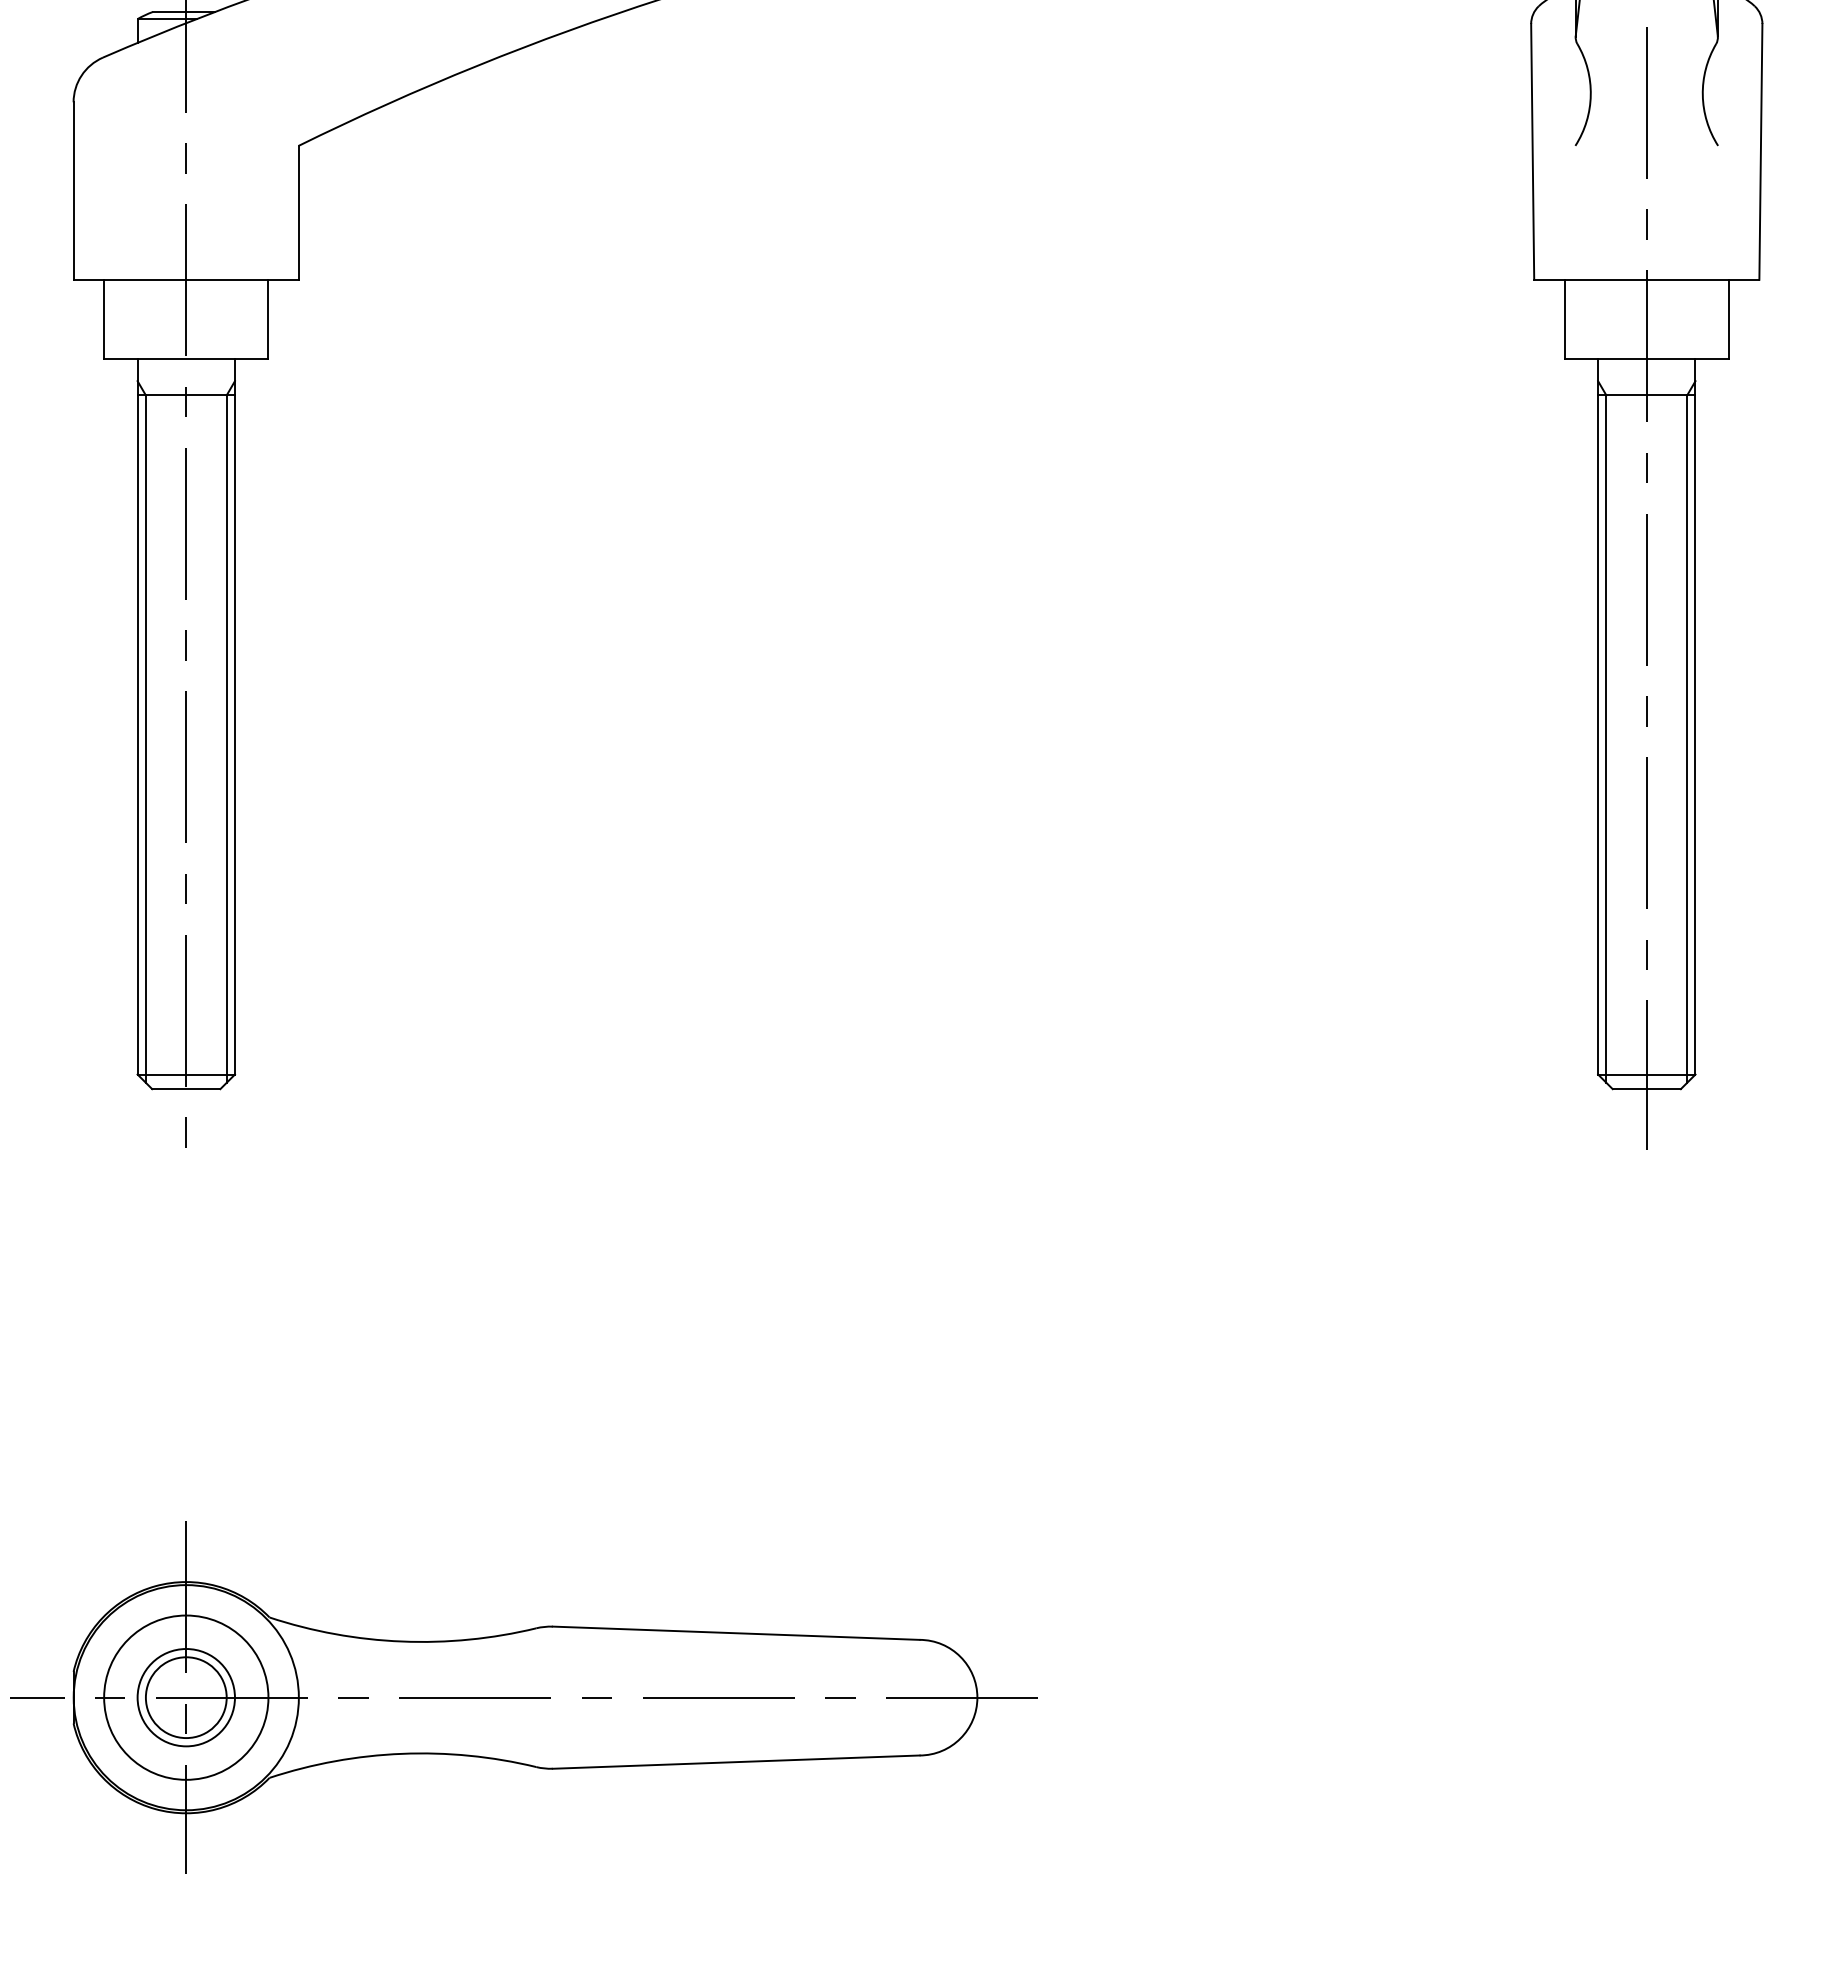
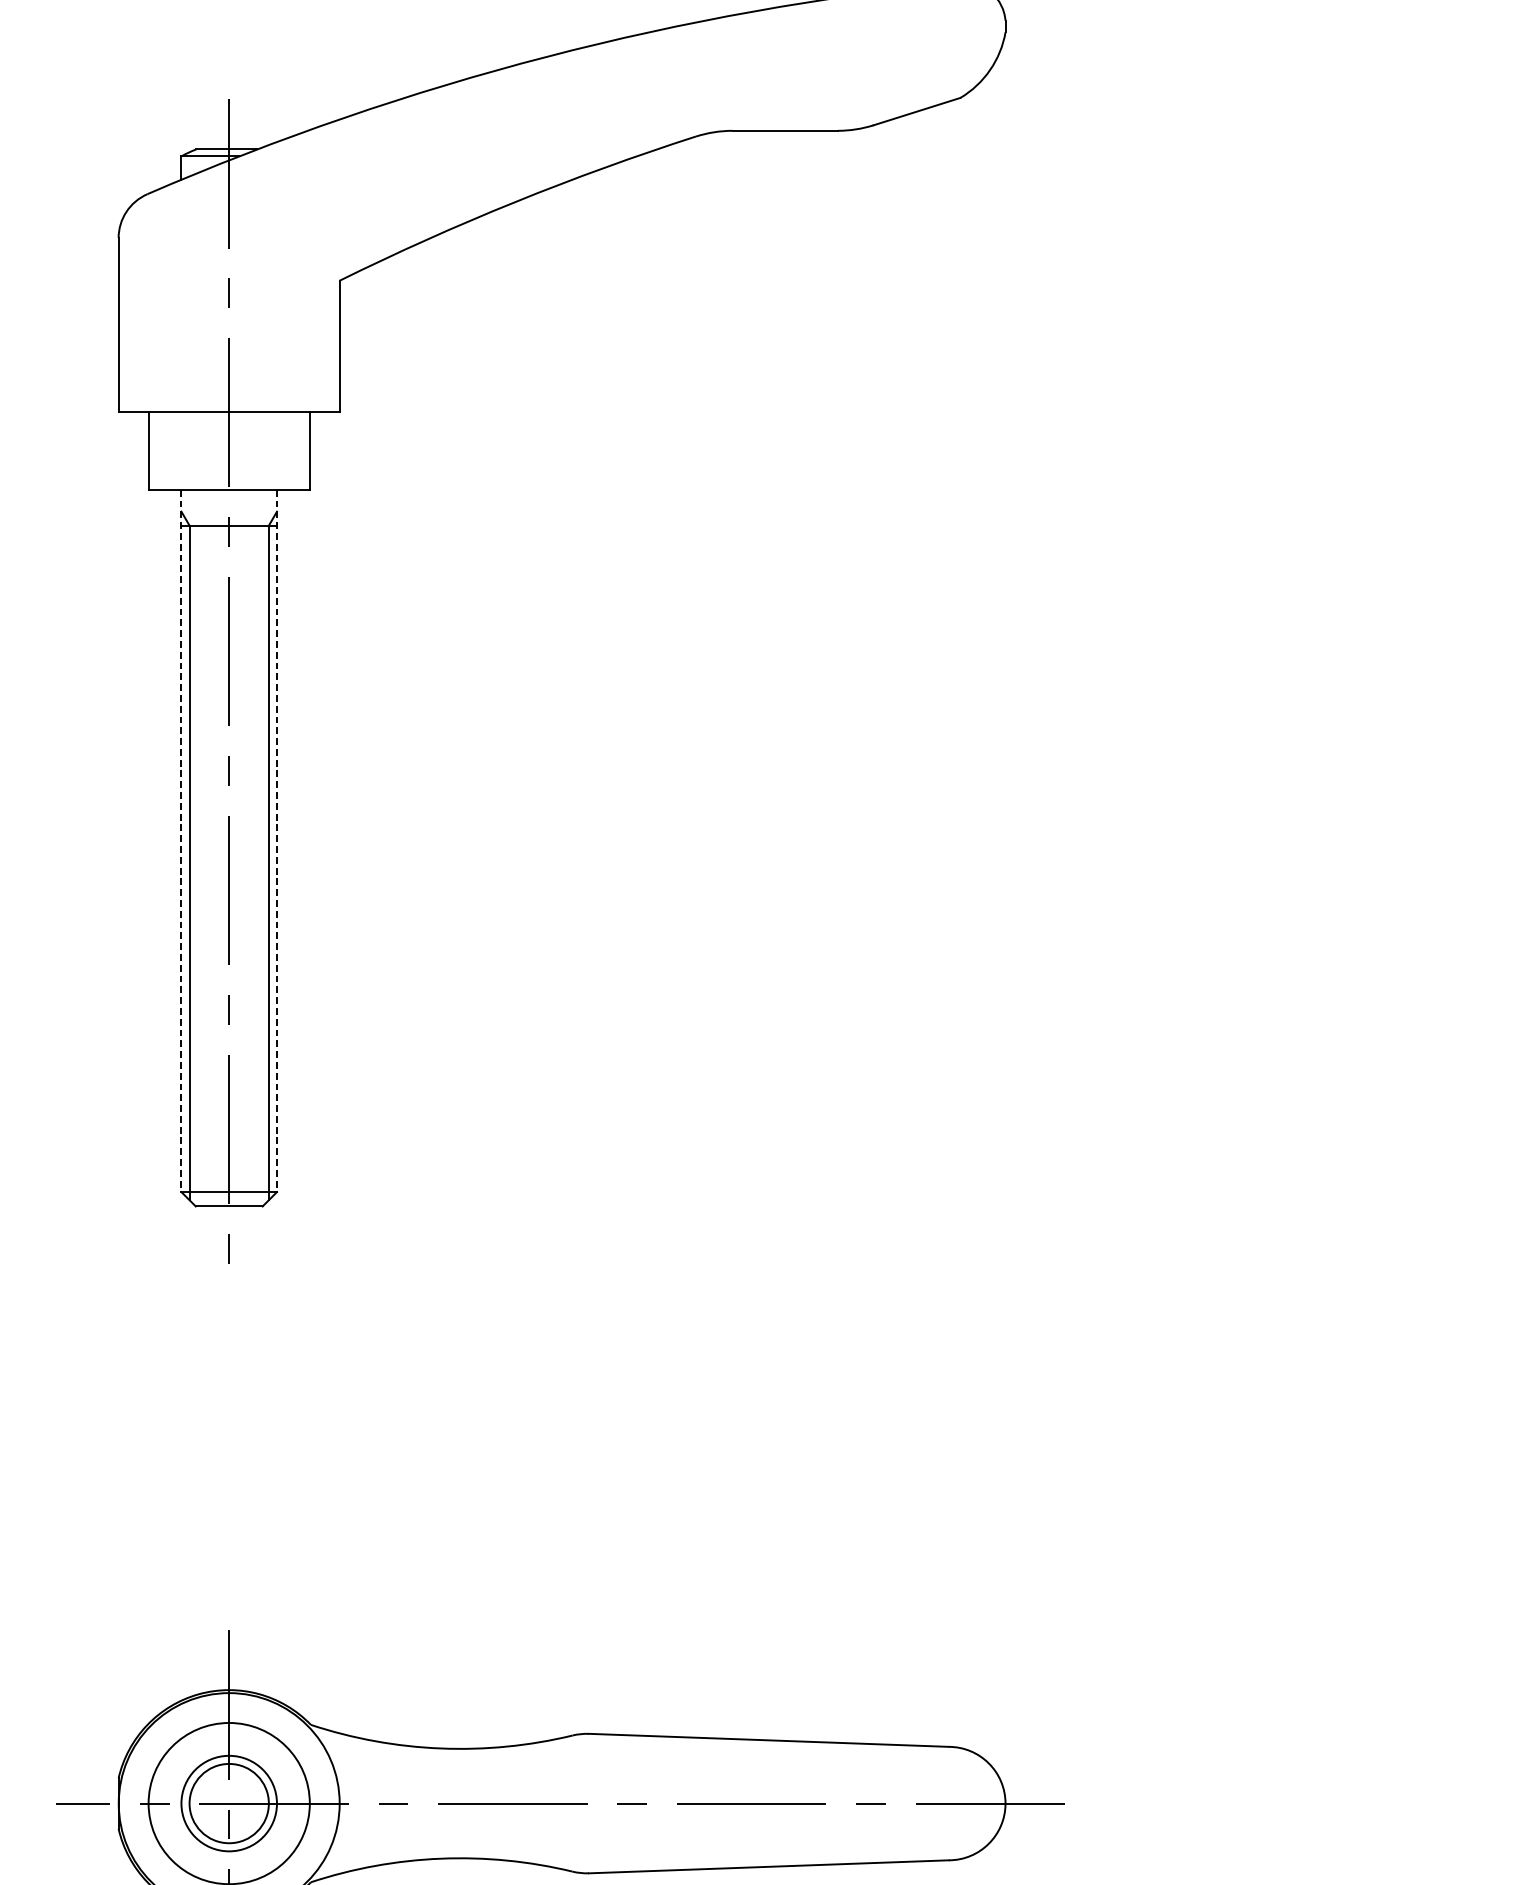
line: (137, 716) -> (181, 840), solid -> dashed
line: (234, 716) -> (276, 840), solid -> dashed

